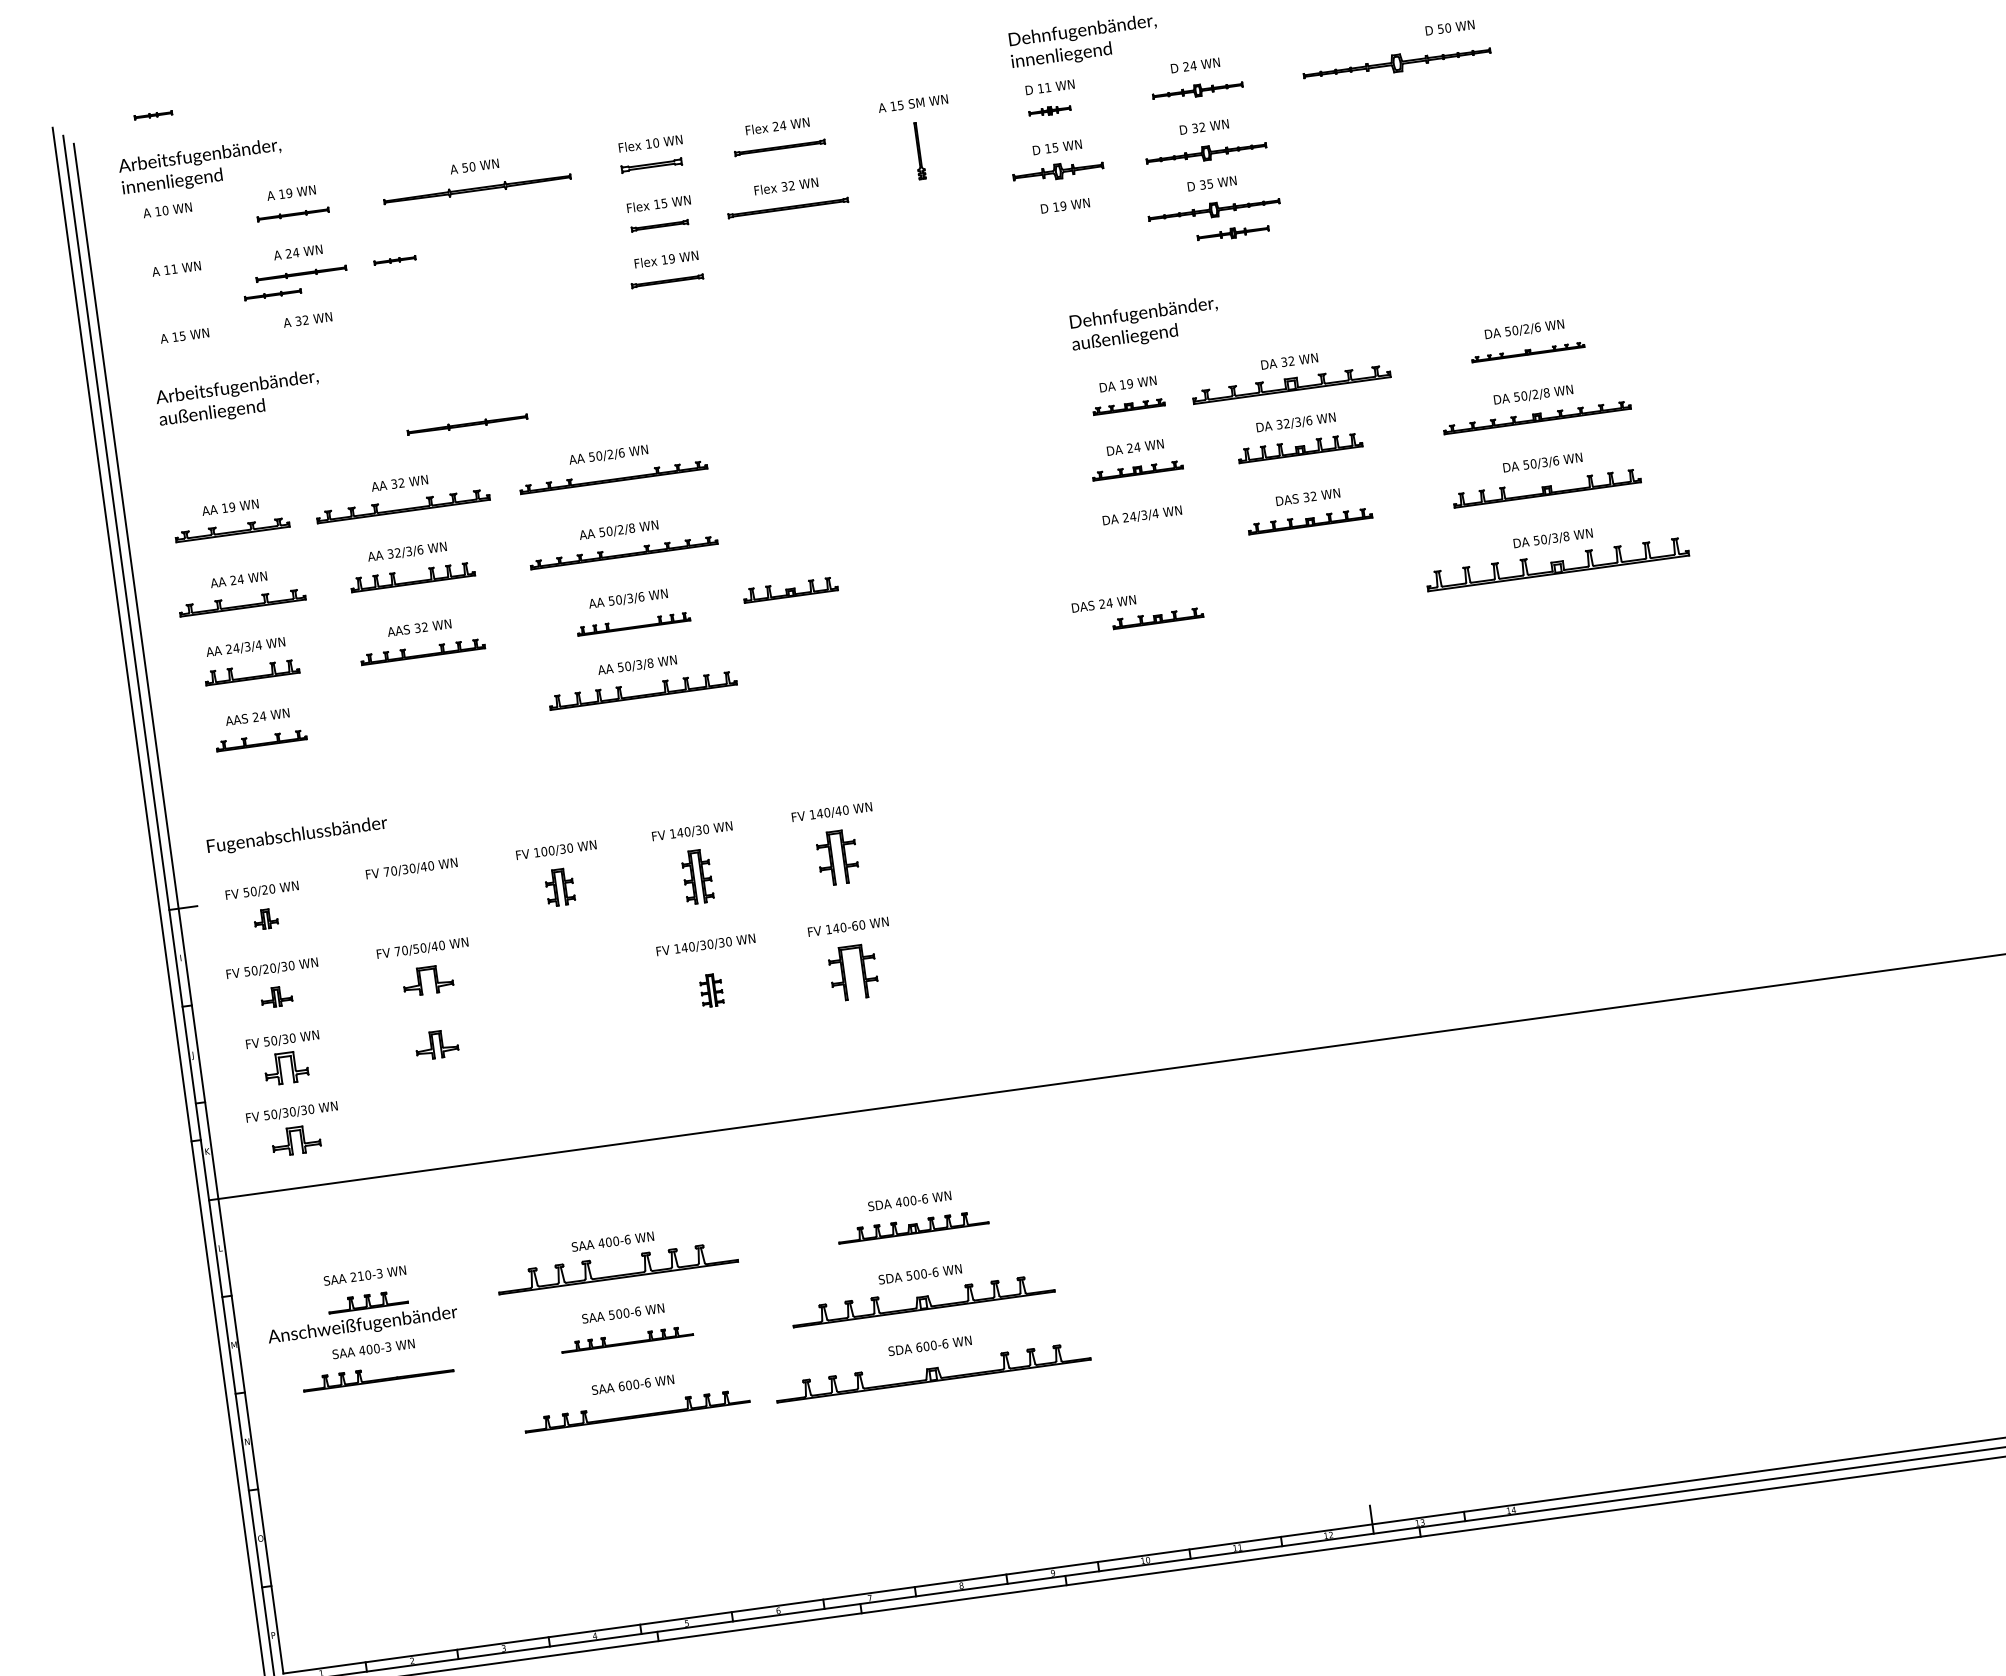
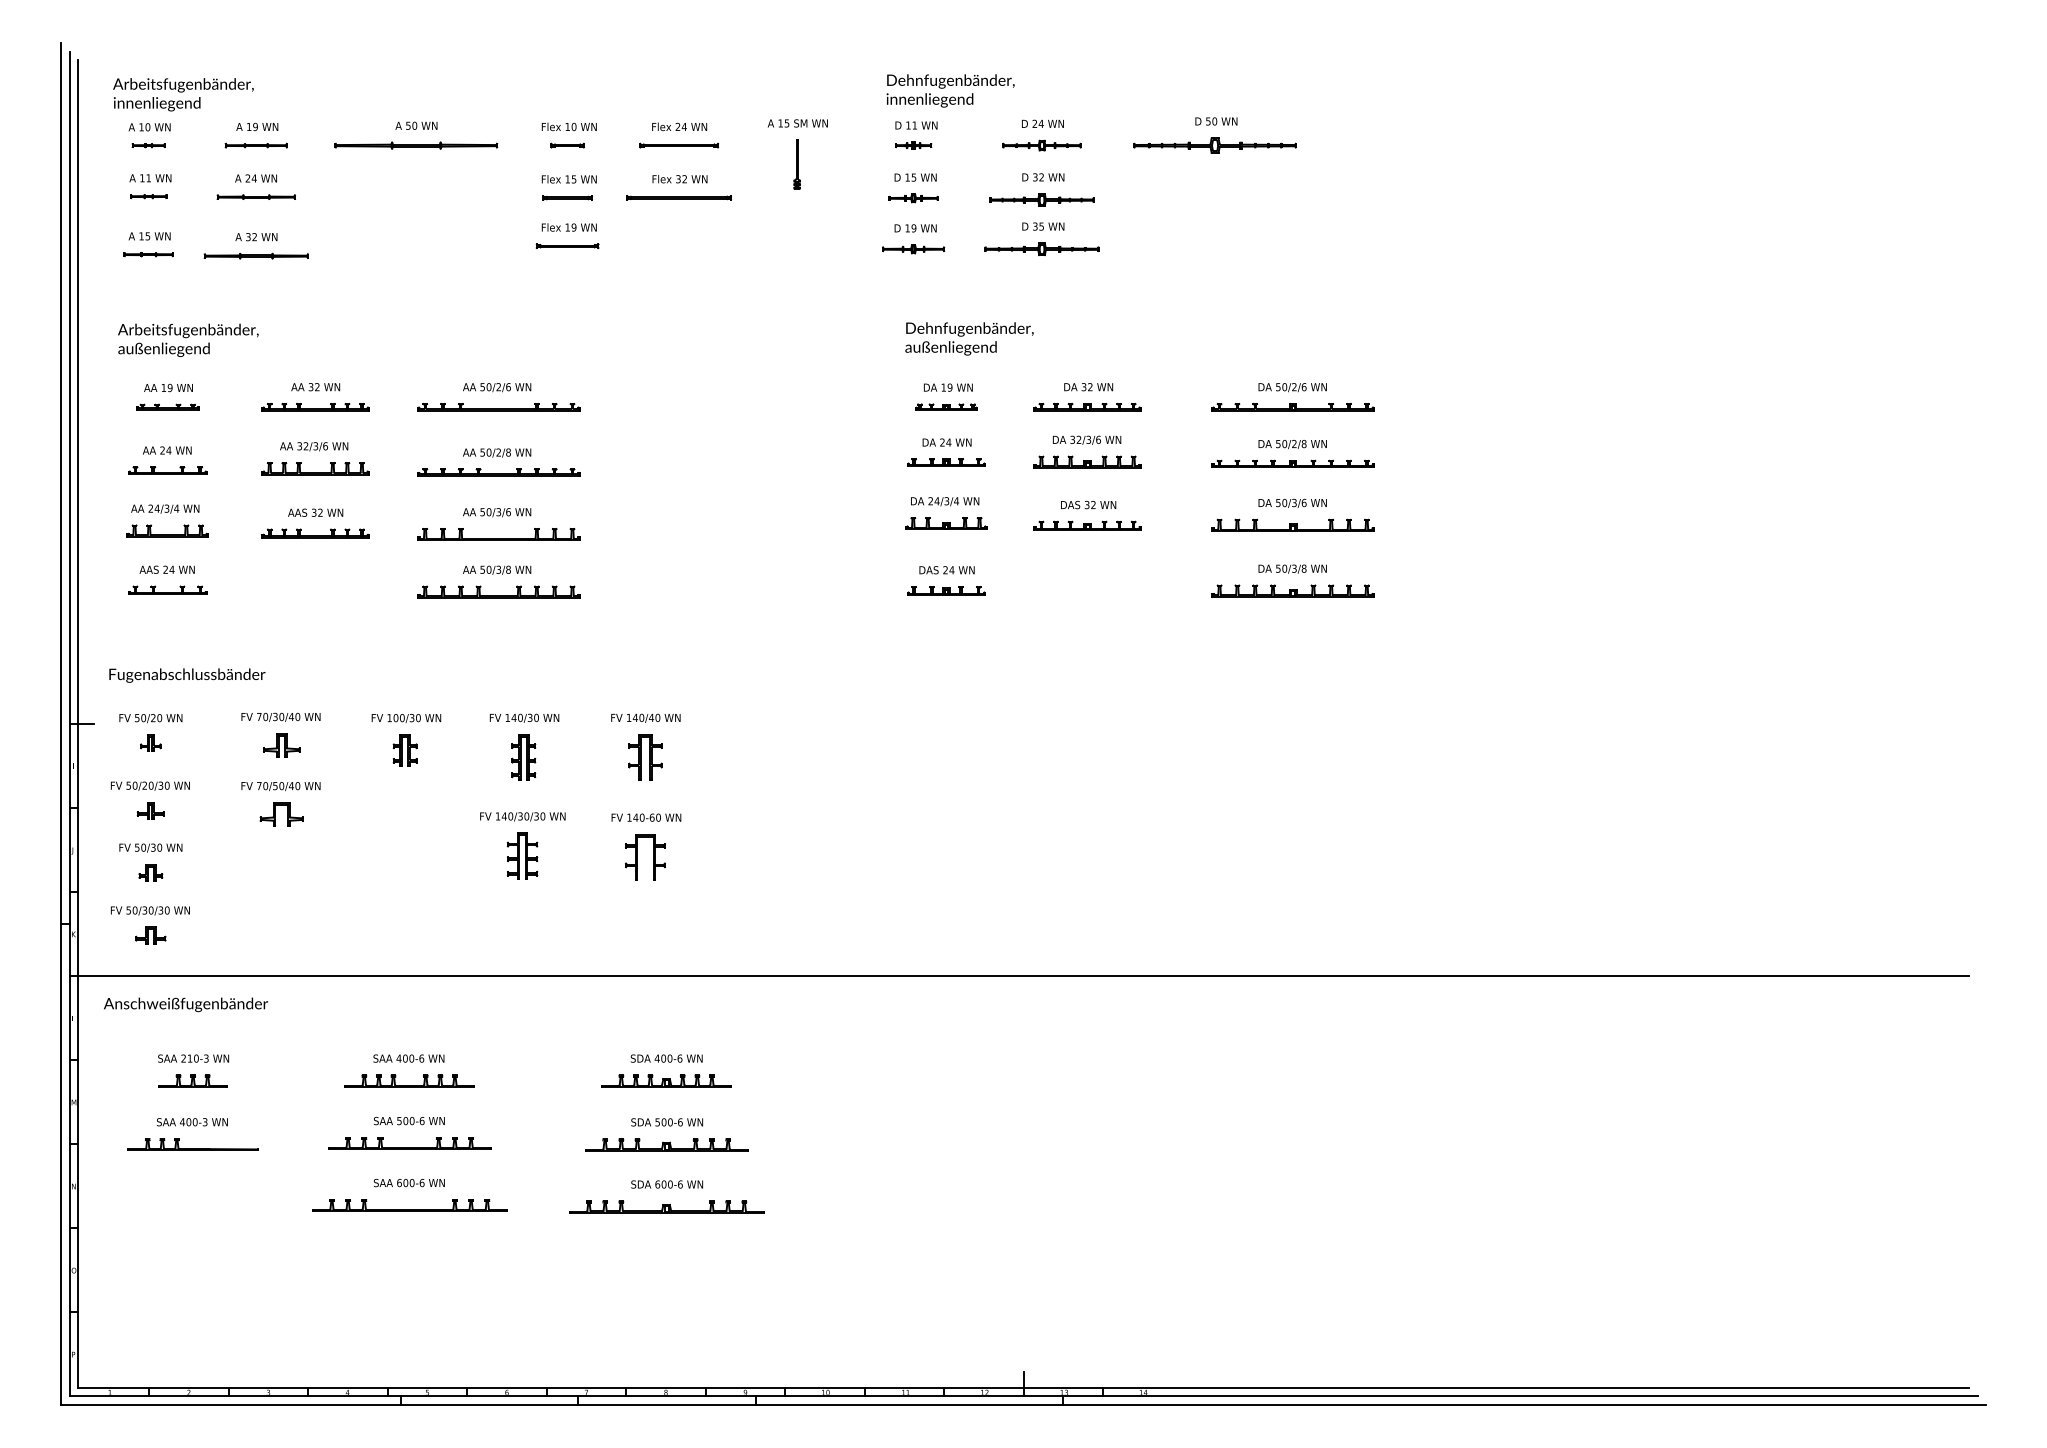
text: (1450, 27) -> (1216, 121), moved
part: (153, 115) -> (148, 145), moved
part: (651, 165) -> (567, 145), size x0.62
part: (1058, 171) -> (913, 198), size x0.62
part: (1233, 233) -> (913, 249), moved
part: (394, 260) -> (148, 196), moved
part: (272, 294) -> (148, 254), moved
part: (1527, 352) -> (1292, 407), size x1.67
part: (1291, 385) -> (1087, 407), size x0.62
text: (238, 397) -> (188, 339), moved
part: (466, 424) -> (255, 255), moved
part: (402, 506) -> (315, 407), size x0.71
part: (232, 528) -> (167, 406), size x0.62
part: (1556, 563) -> (1292, 590), size x0.71
part: (790, 589) -> (946, 523), moved
part: (242, 602) -> (167, 470), size x0.71
text: (1103, 604) -> (946, 570), moved
part: (633, 624) -> (498, 534), size x1.67
part: (711, 989) -> (522, 855), size x1.67
part: (436, 1045) -> (281, 745), moved
part: (286, 1068) -> (150, 872), size x0.62
part: (295, 1140) -> (150, 935), size x0.71
part: (617, 1266) -> (409, 1080), size x0.62
part: (923, 1299) -> (666, 1144), size x0.71
text: (363, 1325) -> (186, 1004), moved
part: (626, 1339) -> (409, 1143), size x1.43
part: (932, 1371) -> (666, 1206), size x0.71

